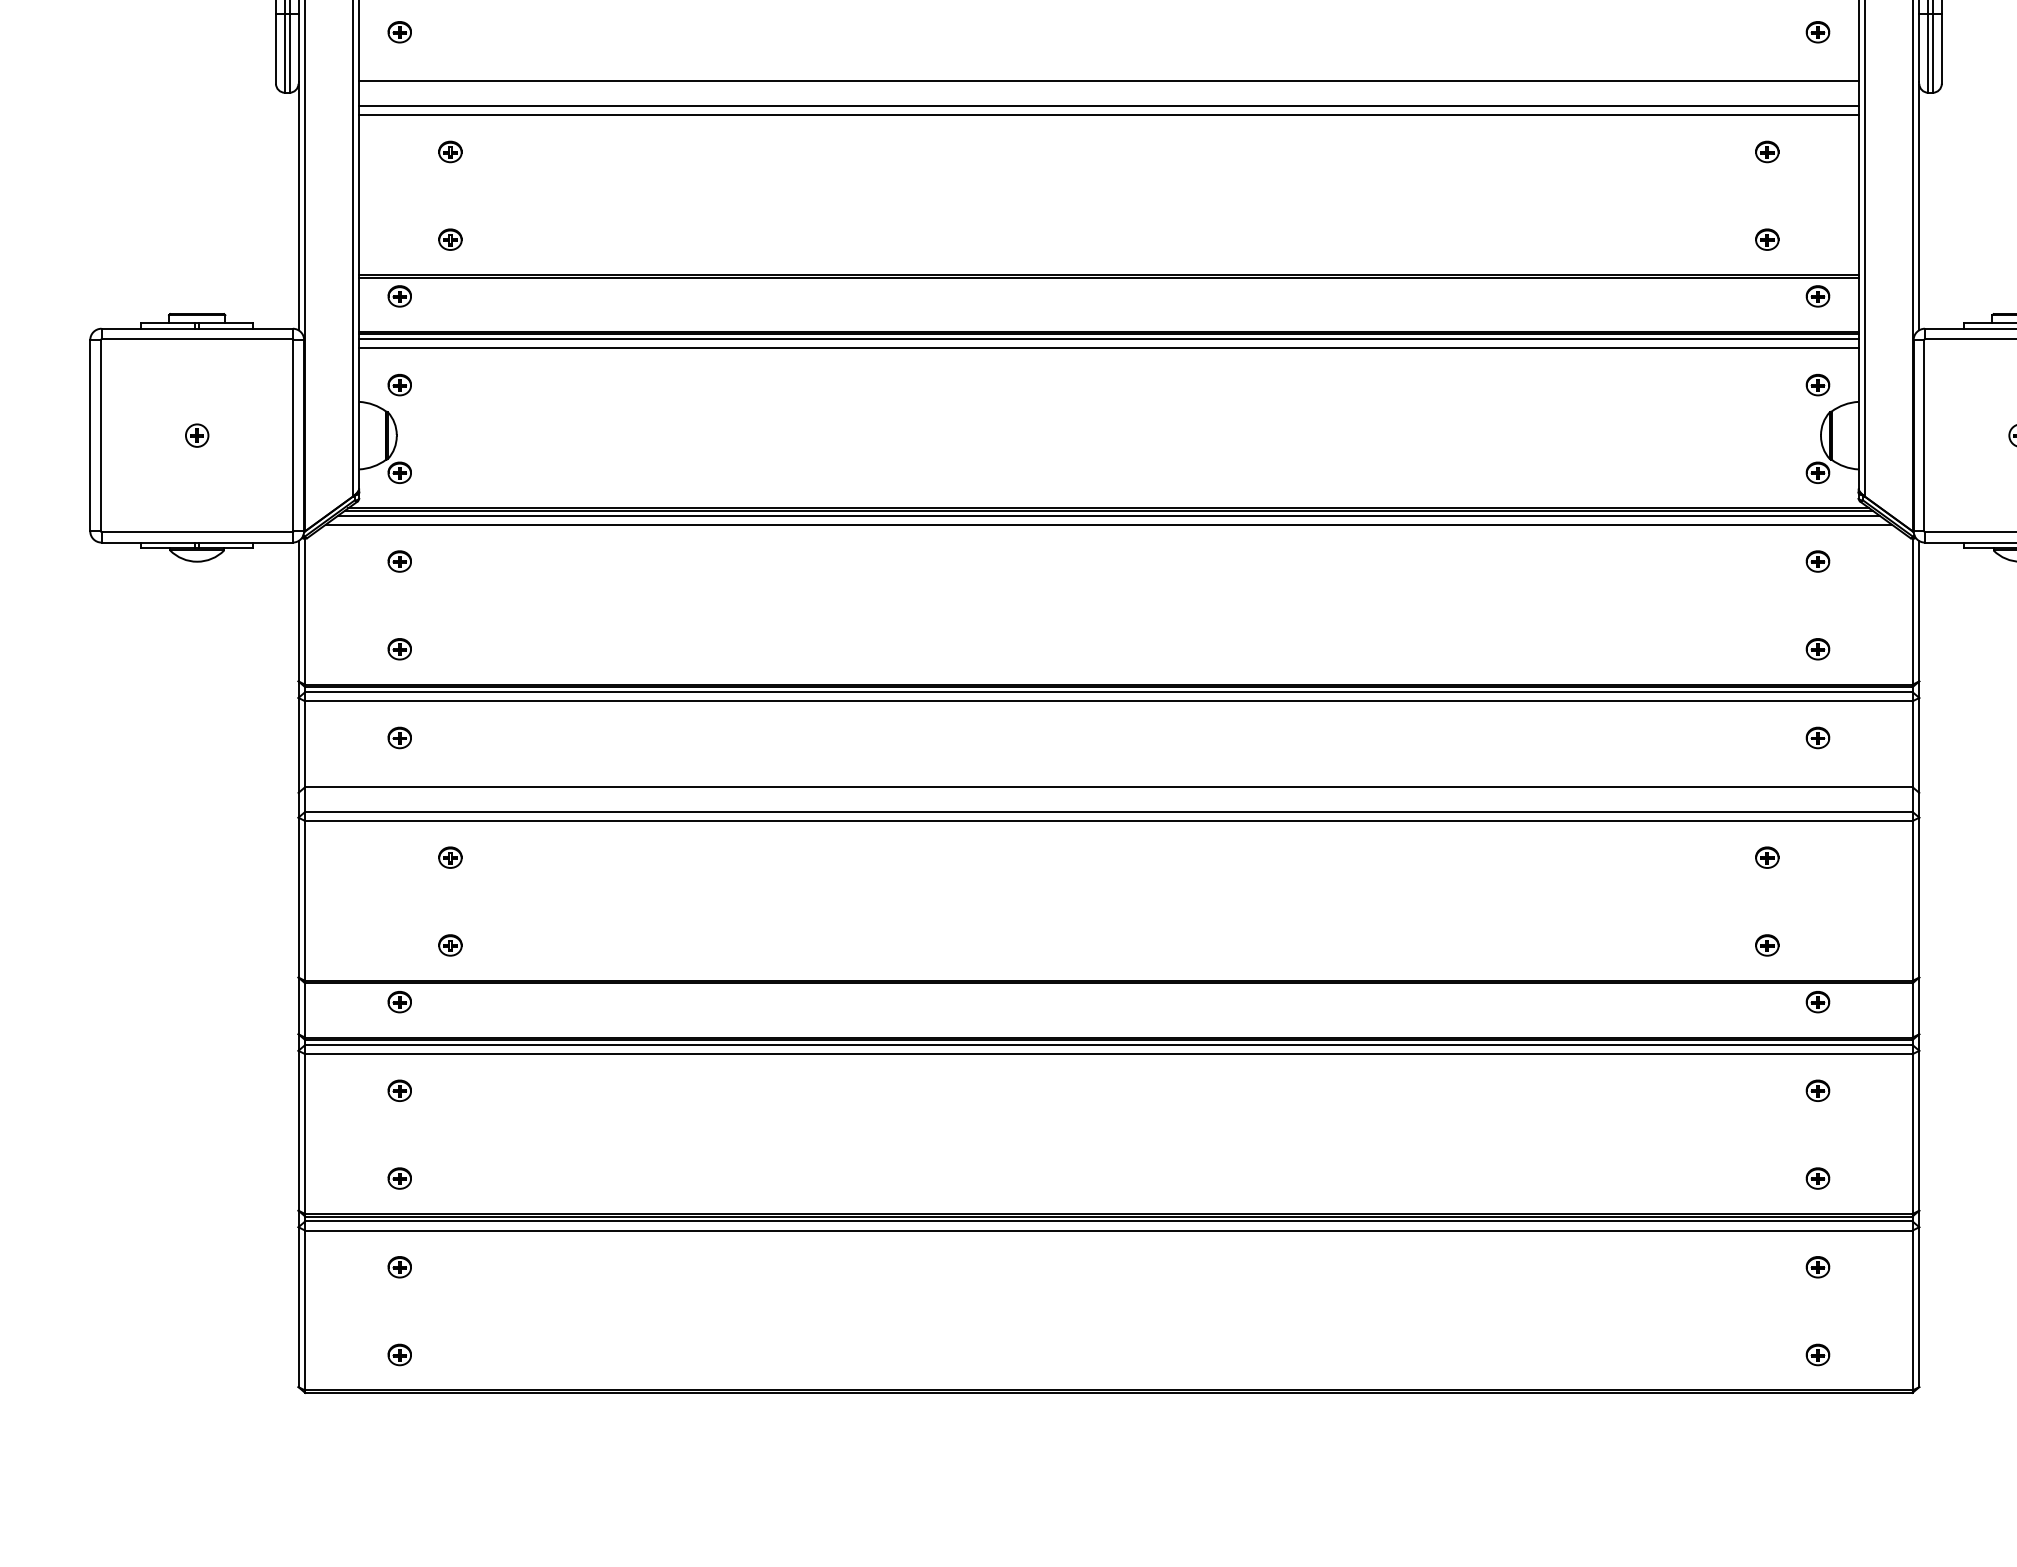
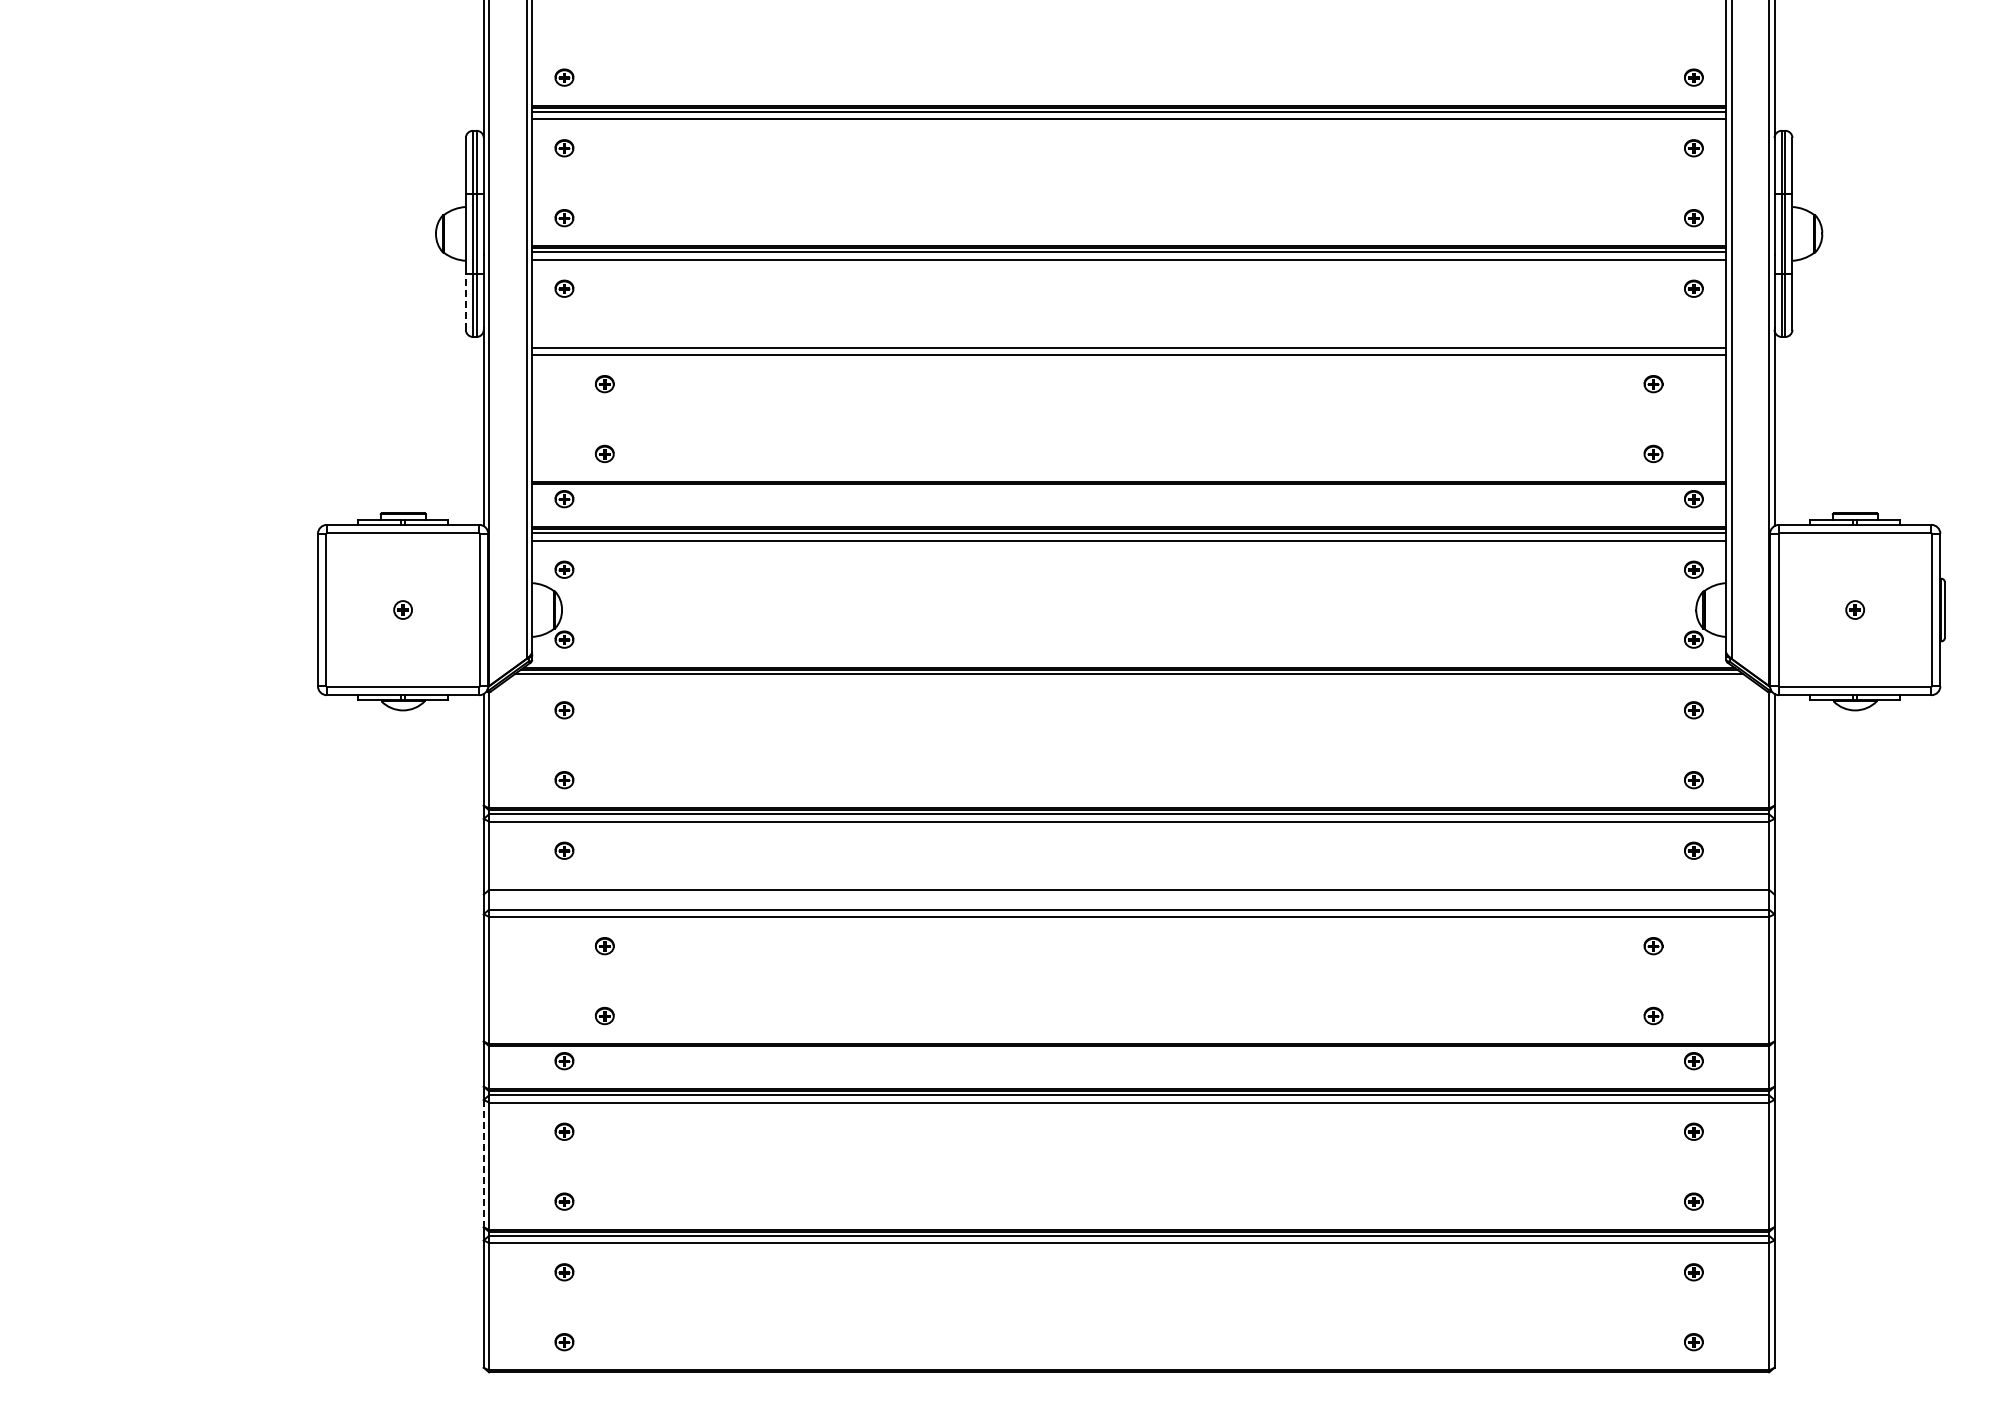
line: (275, 49) -> (465, 302), solid -> dashed
line: (1109, 80) -> (1129, 327), removed
line: (1108, 525) -> (1128, 681), removed
line: (298, 1130) -> (483, 1163), solid -> dashed

